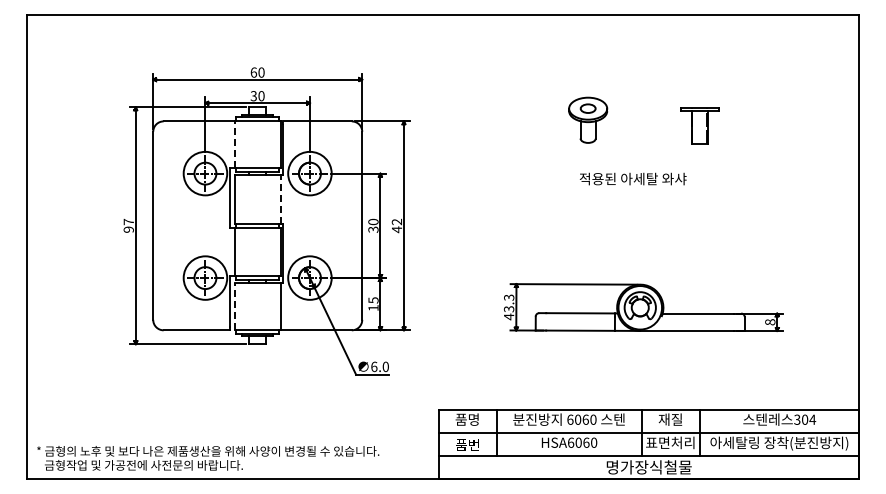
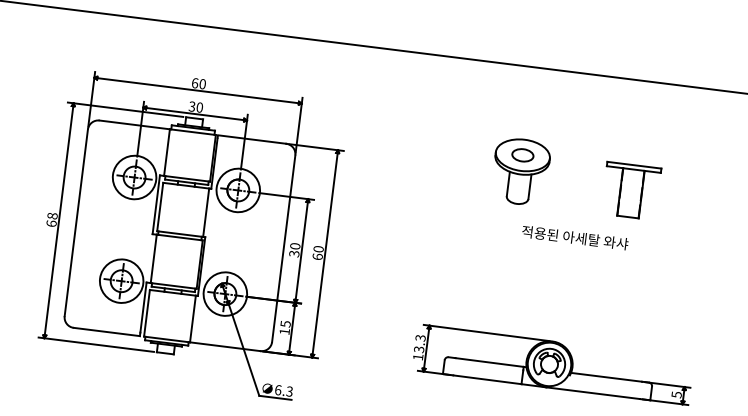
part: (588, 120) -> (521, 172), size x1.43
part: (699, 125) -> (630, 190), size x1.43
line: (234, 144) -> (167, 152), dashed -> solid
text: (633, 178) -> (575, 237), moved
line: (280, 199) -> (205, 212), dashed -> solid
text: (128, 225) -> (51, 219), 97 -> 68
text: (396, 225) -> (317, 252), 42 -> 60
line: (234, 306) -> (146, 312), dashed -> solid
text: (509, 316) -> (418, 356), 43.3 -> 13.3
text: (770, 322) -> (676, 395), 8 -> 5
text: (385, 366) -> (289, 391), 6.0 -> 6.3

